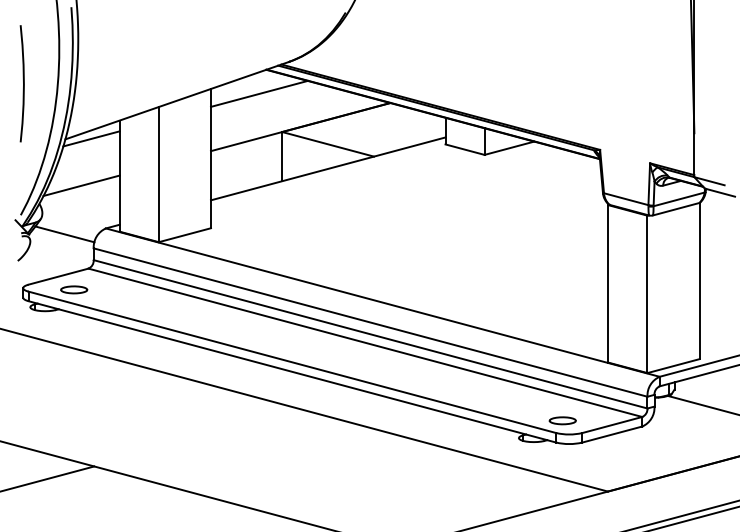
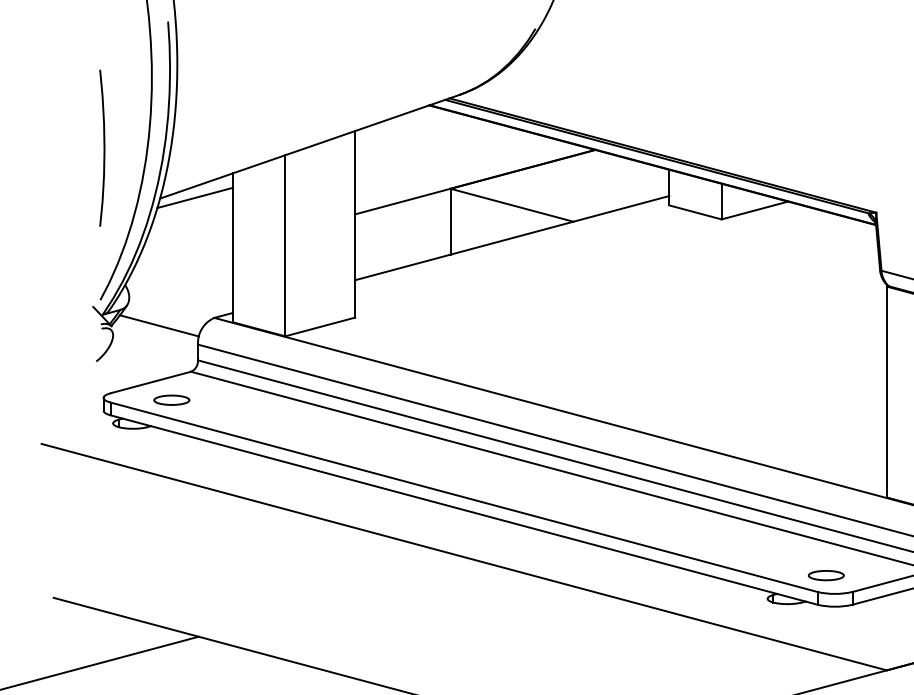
curve: (23, 83) -> (103, 147), moved
line: (259, 93) -> (420, 137), removed
line: (81, 185) -> (181, 260), removed

